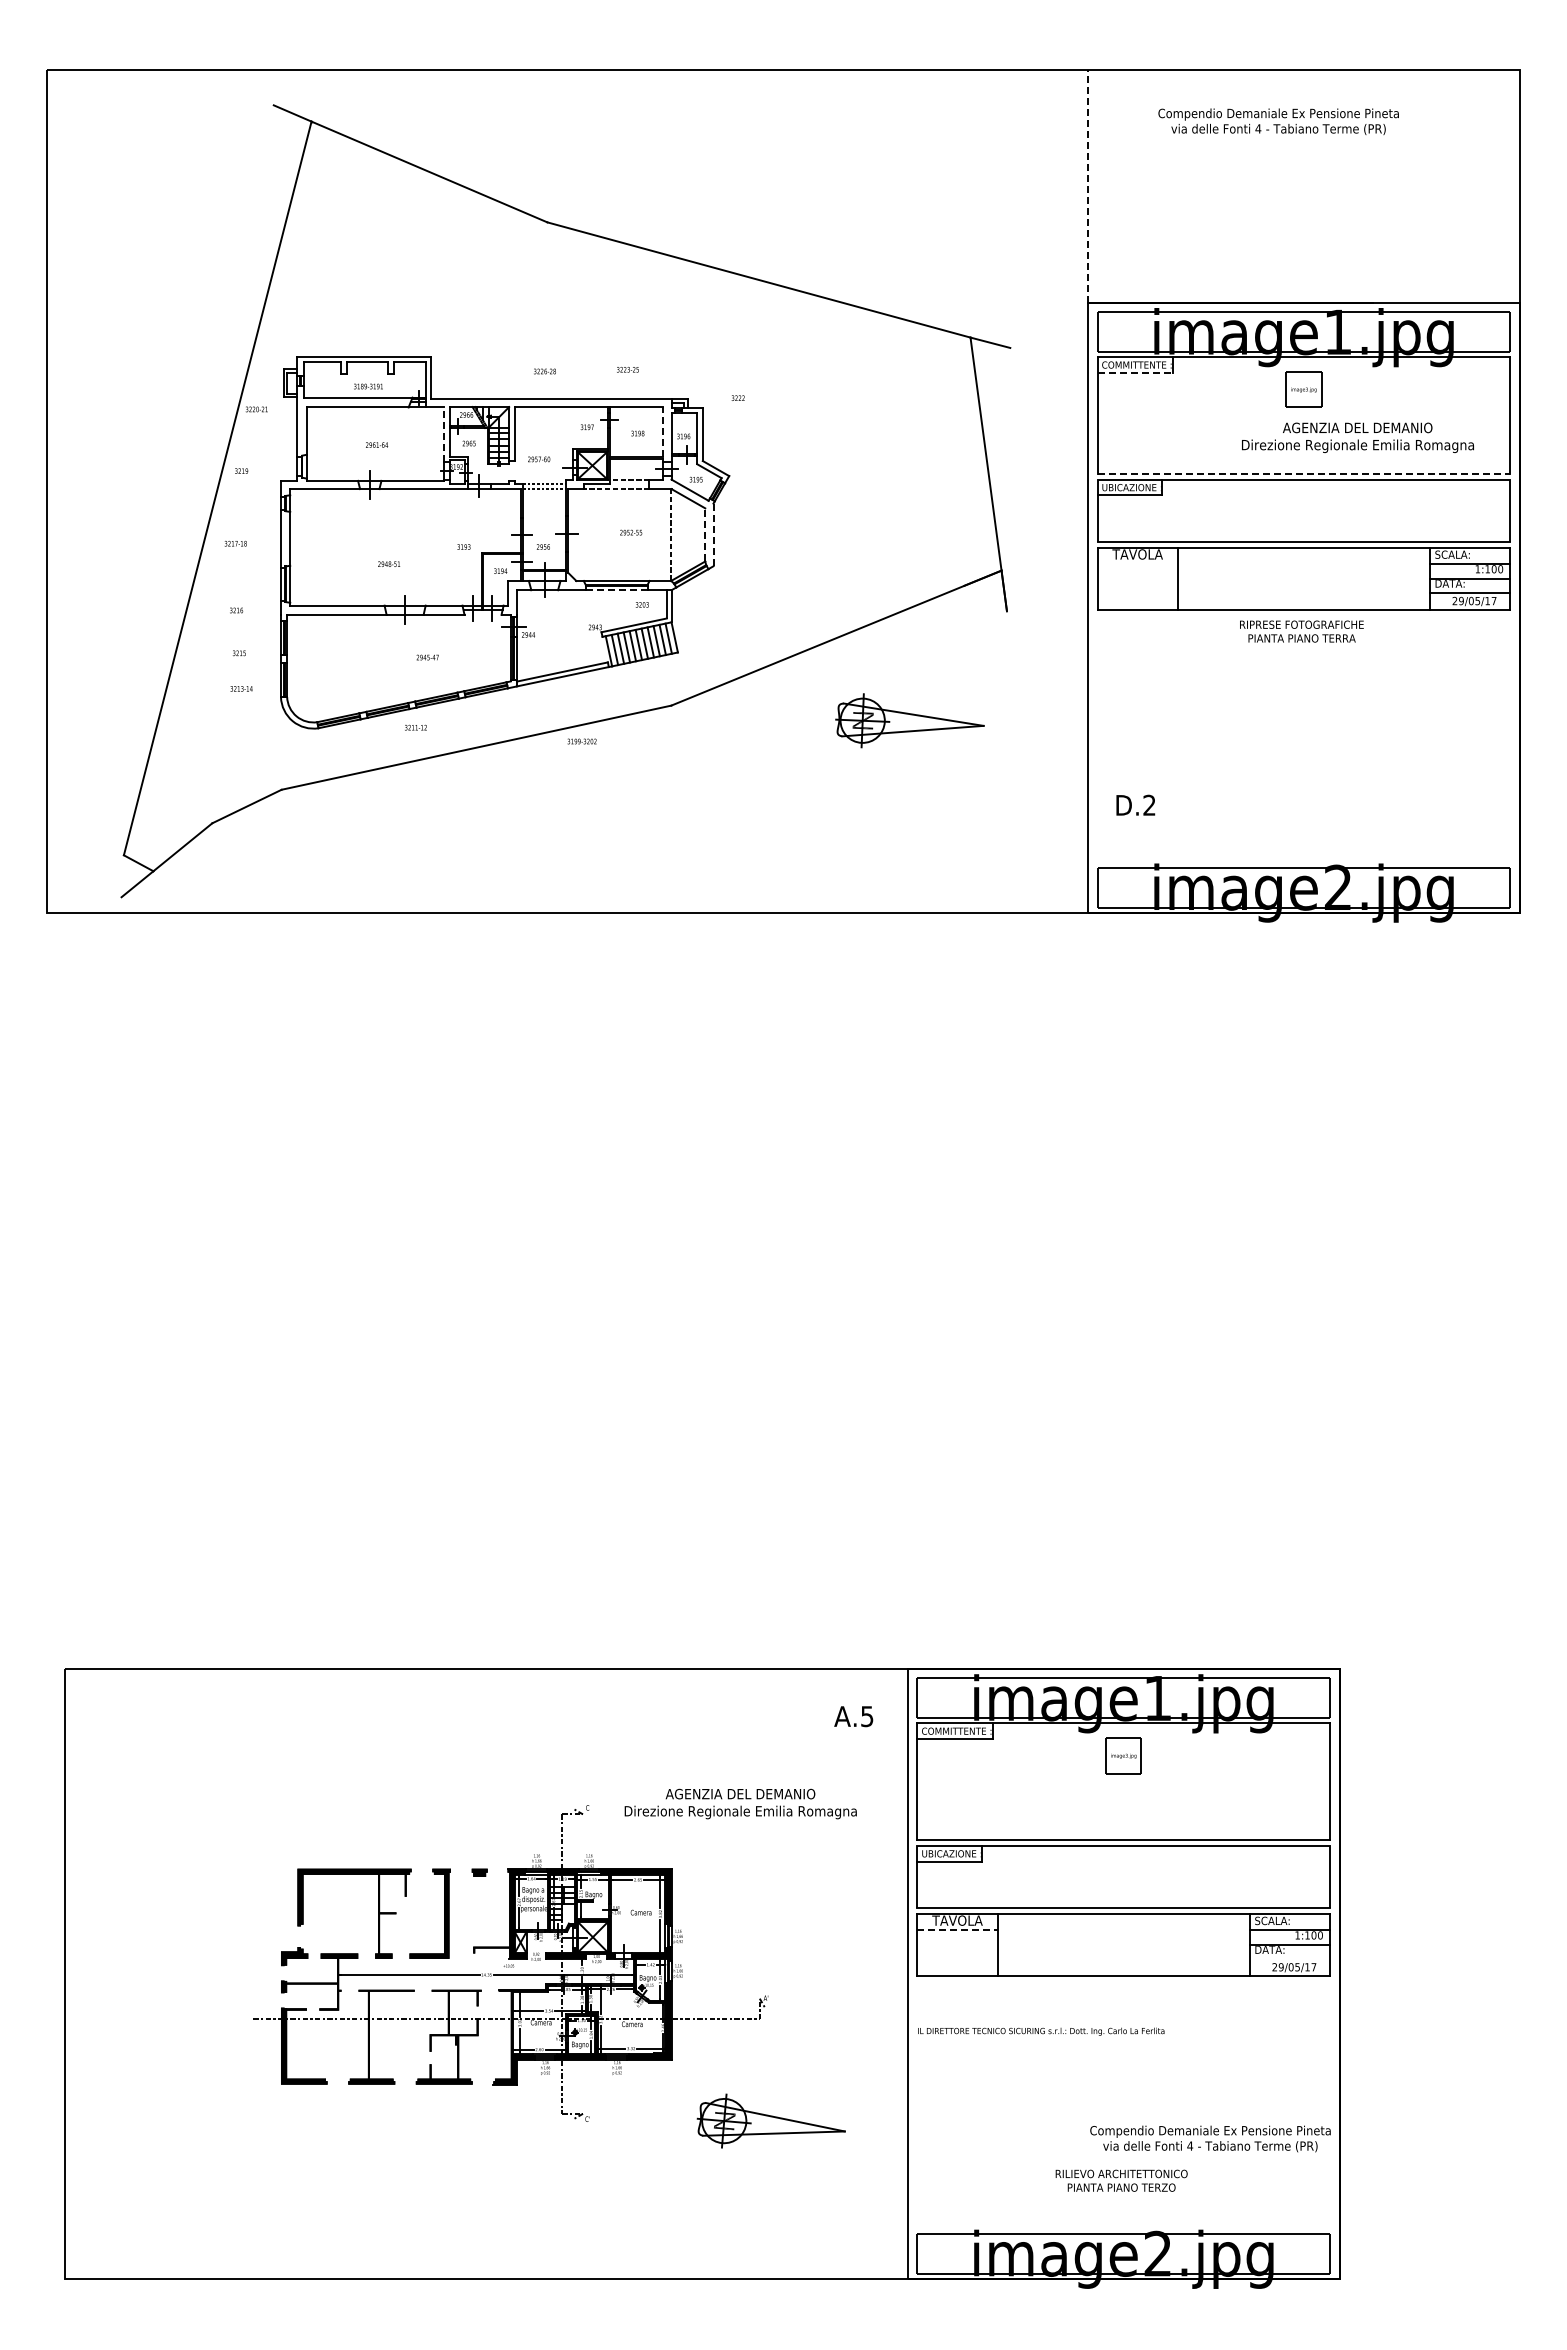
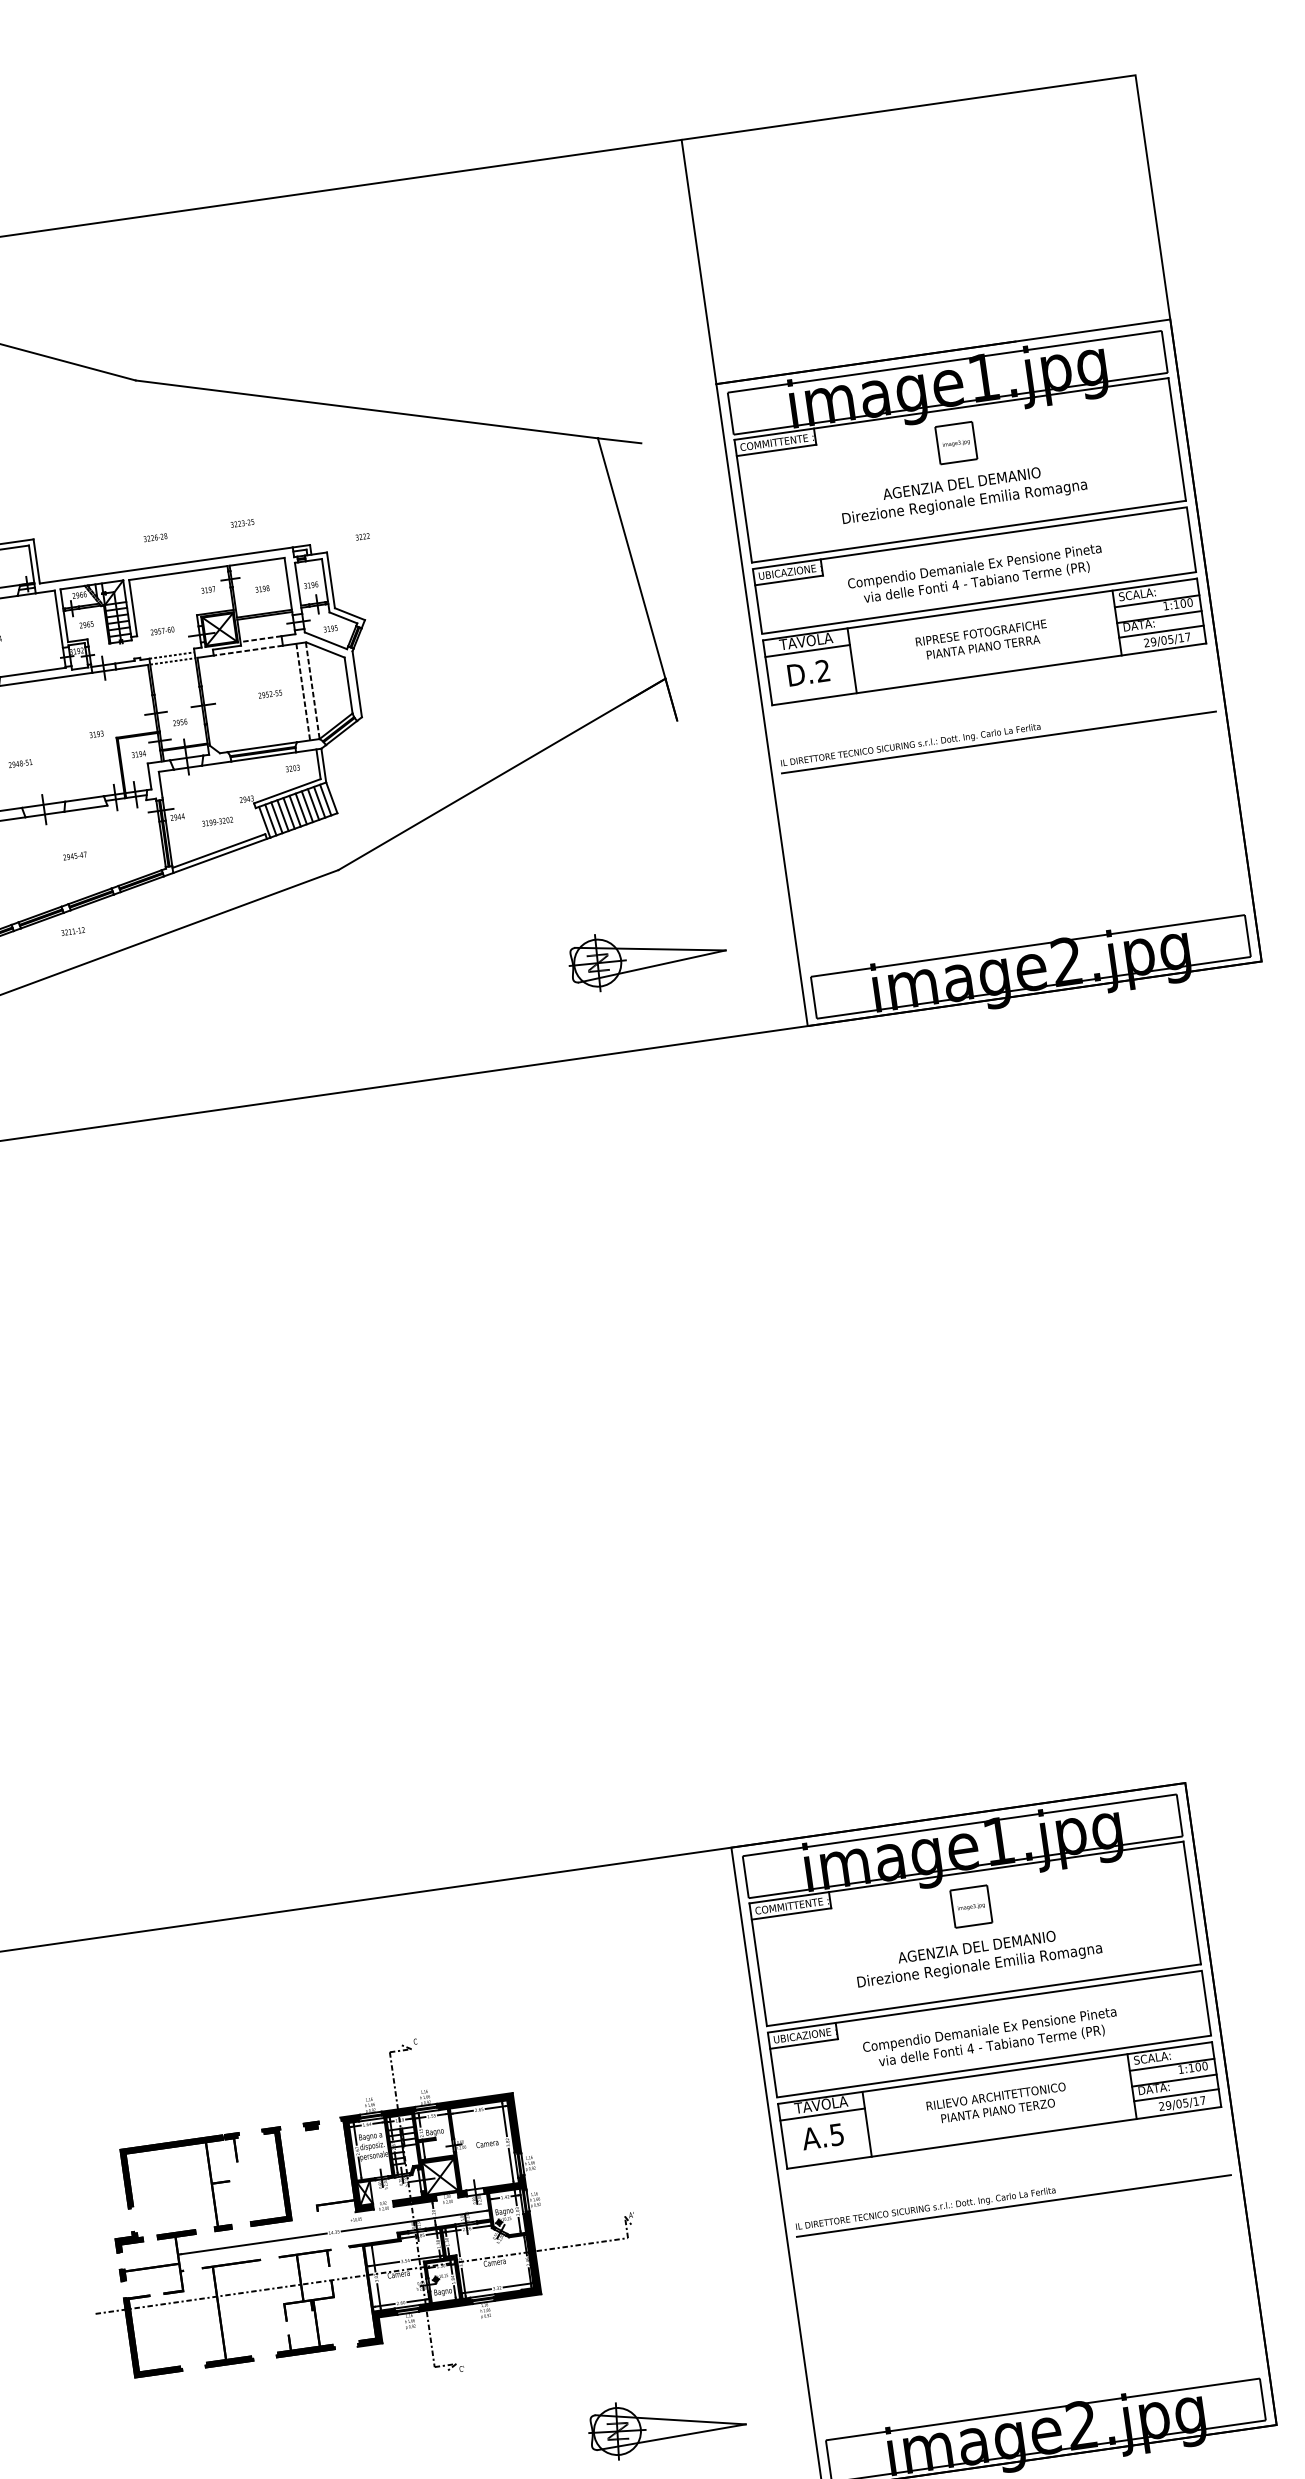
text: (1278, 121) -> (975, 574), moved
line: (1088, 186) -> (699, 261), dashed -> solid
line: (1135, 372) -> (776, 450), dashed -> solid
line: (662, 432) -> (288, 584), dashed -> solid
line: (443, 434) -> (58, 619), dashed -> solid
text: (1357, 437) -> (963, 493), moved
line: (1304, 473) -> (969, 531), dashed -> solid
line: (662, 534) -> (303, 691), added
line: (705, 534) -> (348, 685), dashed -> solid
line: (713, 534) -> (357, 683), dashed -> solid
line: (1137, 563) -> (807, 650), added
line: (616, 590) -> (263, 757), dashed -> solid
text: (1301, 631) -> (981, 640), moved
part: (1303, 667) -> (997, 735), added
part: (909, 720) -> (646, 955), moved
text: (581, 741) -> (216, 821), moved
text: (1135, 804) -> (808, 672), moved
text: (853, 1716) -> (822, 2136), moved
text: (740, 1803) -> (978, 1956), moved
line: (958, 1929) -> (823, 2114), dashed -> solid
line: (1289, 1958) -> (1175, 2094), added
line: (1123, 2040) -> (1013, 2206), added
part: (770, 2120) -> (665, 2423), moved
text: (1210, 2138) -> (990, 2037), moved
text: (1121, 2180) -> (996, 2103), moved

